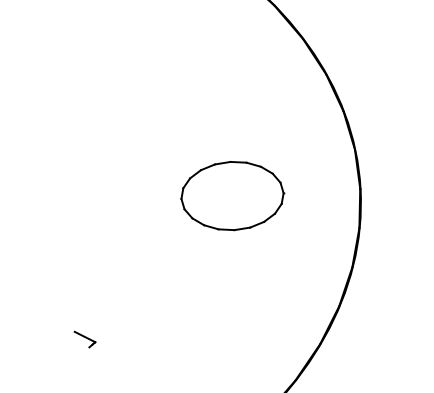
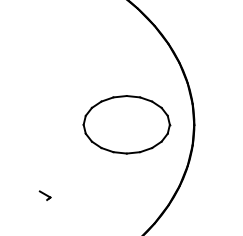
part: (231, 195) -> (126, 124), size x1.6

